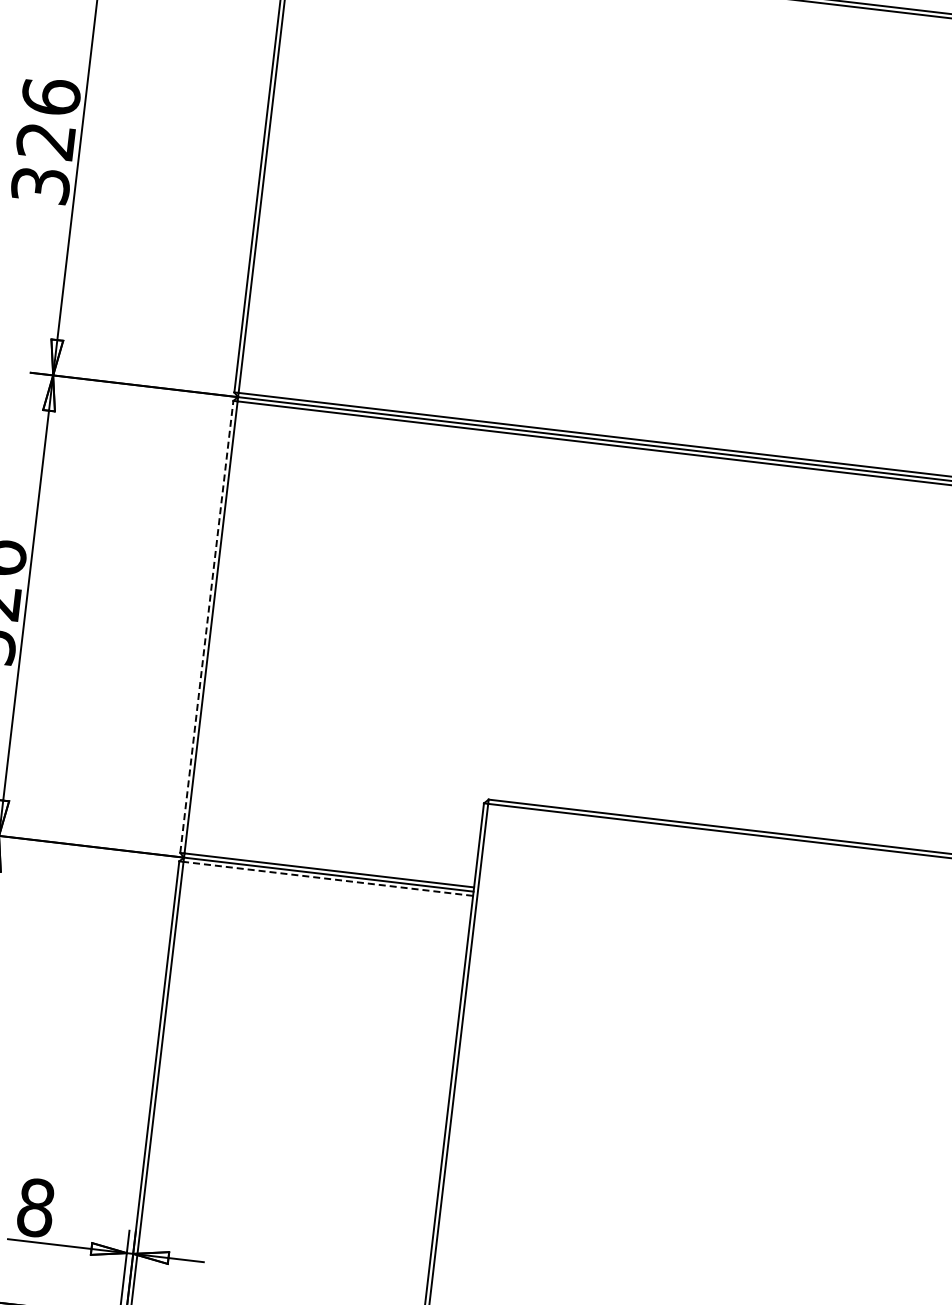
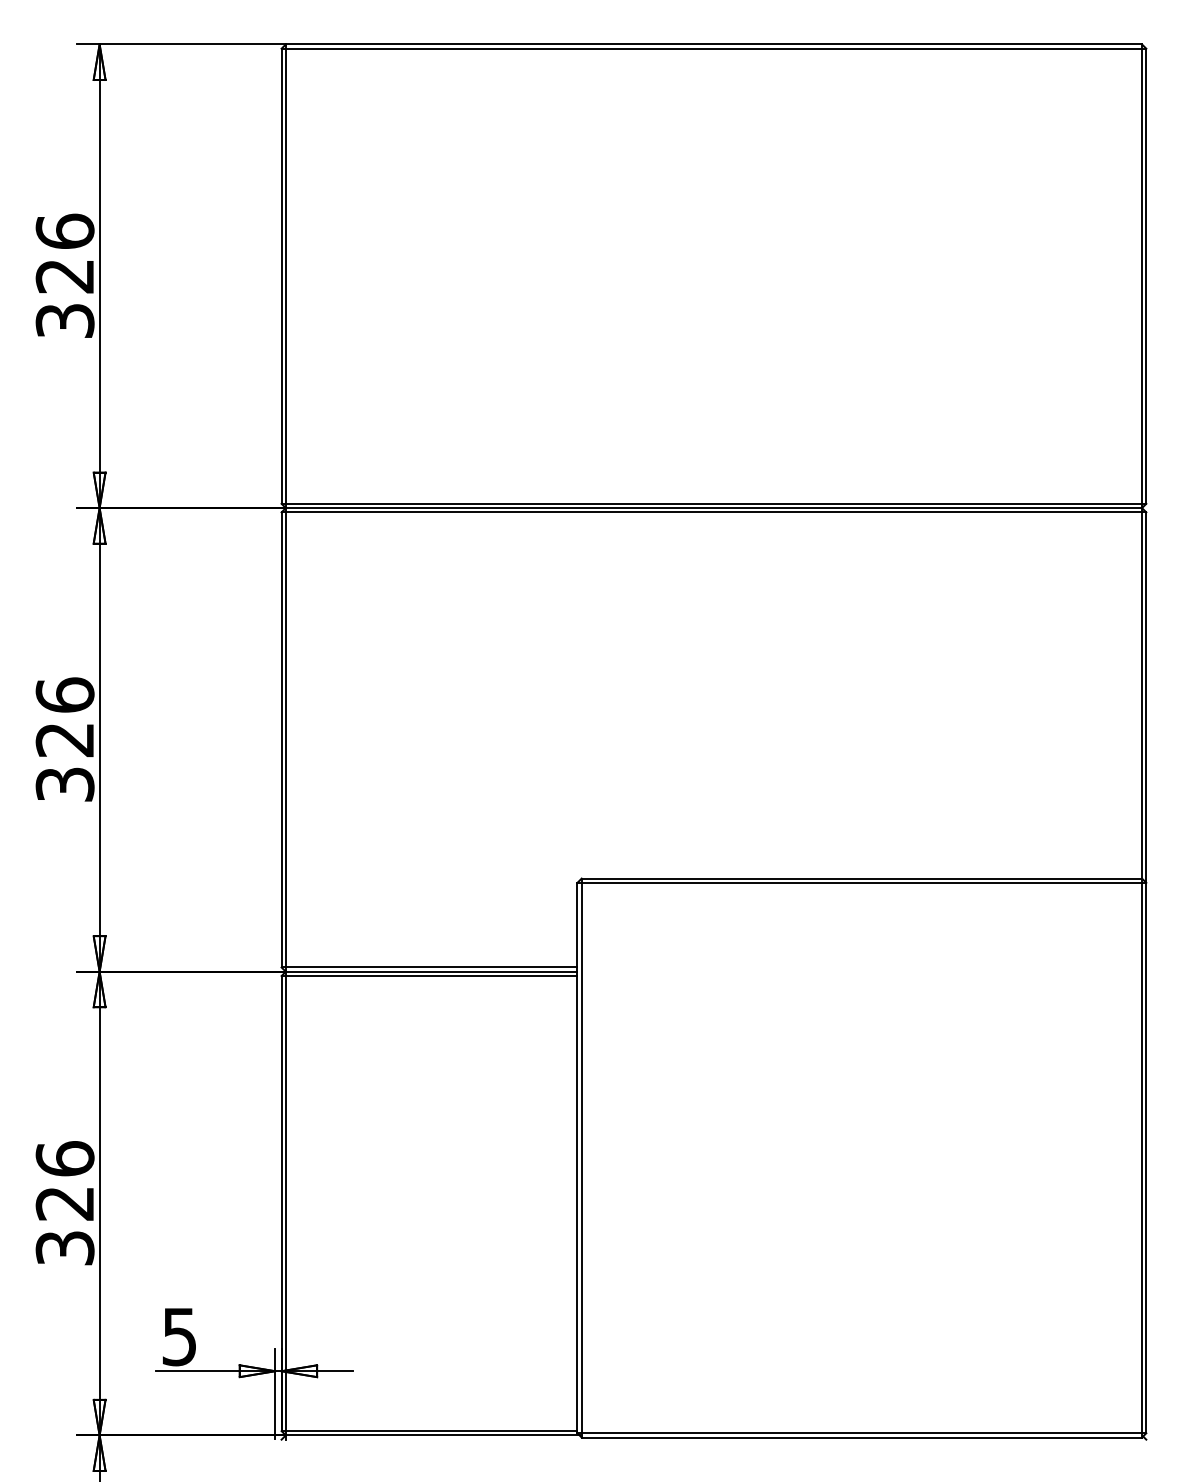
line: (206, 626) -> (281, 739), dashed -> solid
line: (328, 879) -> (431, 976), dashed -> solid
text: (35, 1207) -> (179, 1336), 8 -> 5

